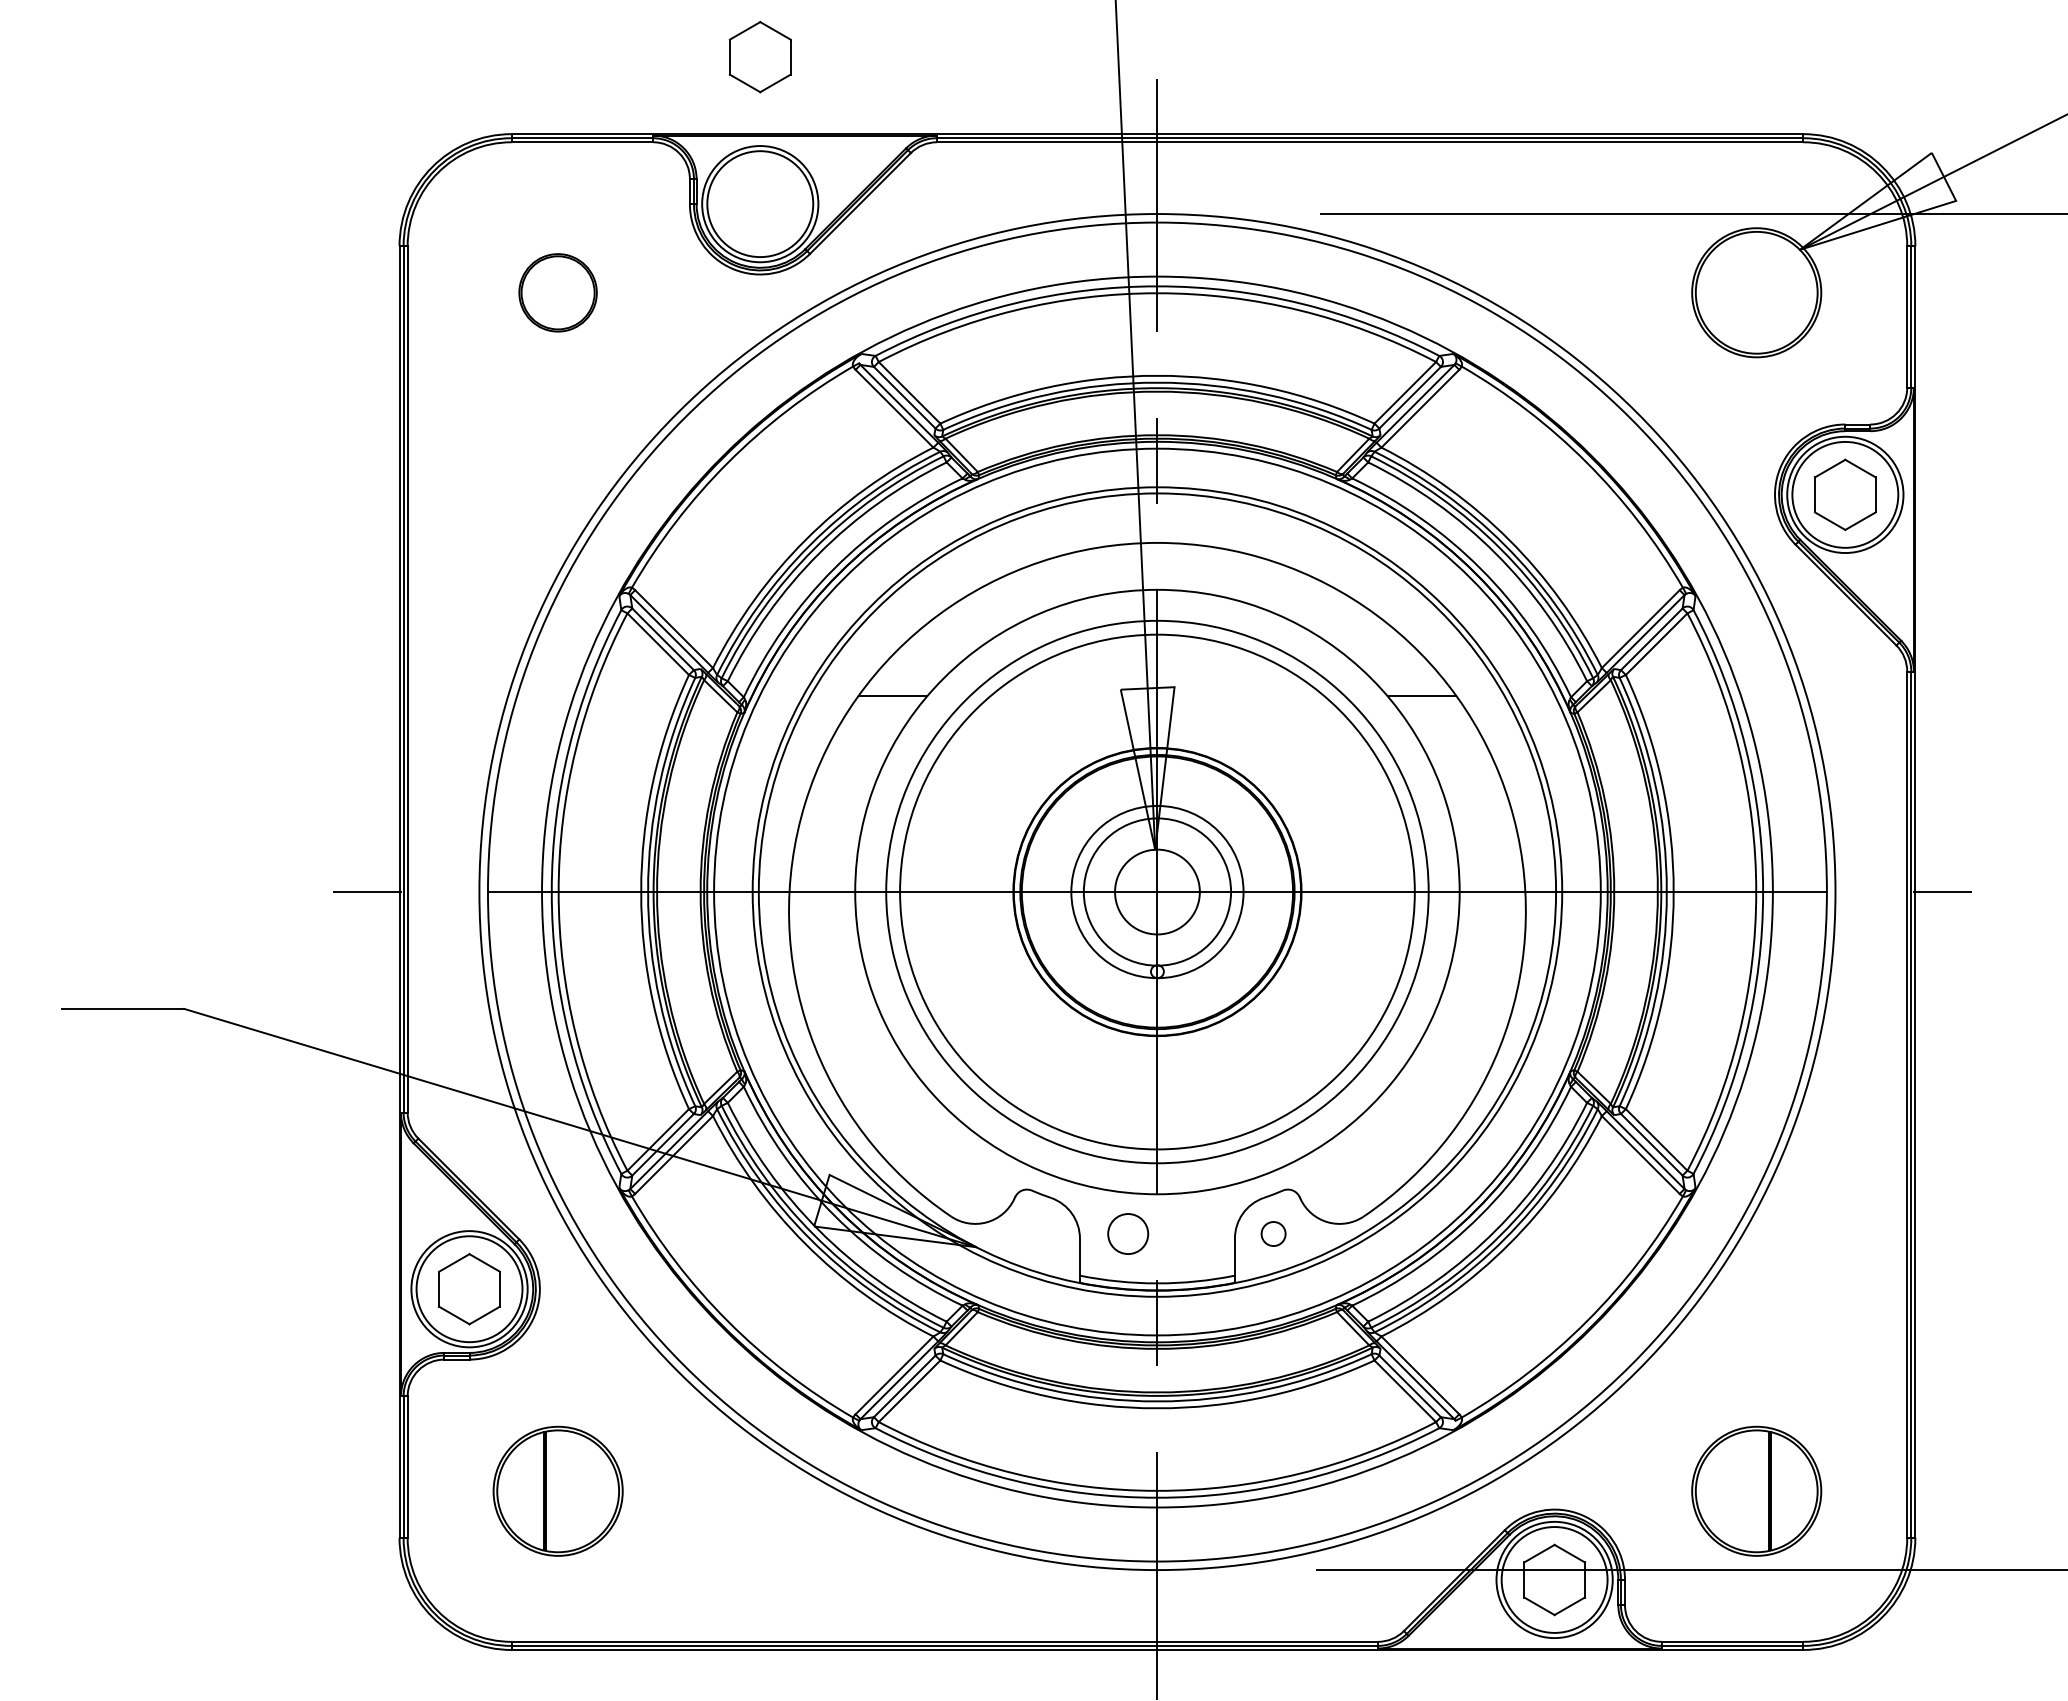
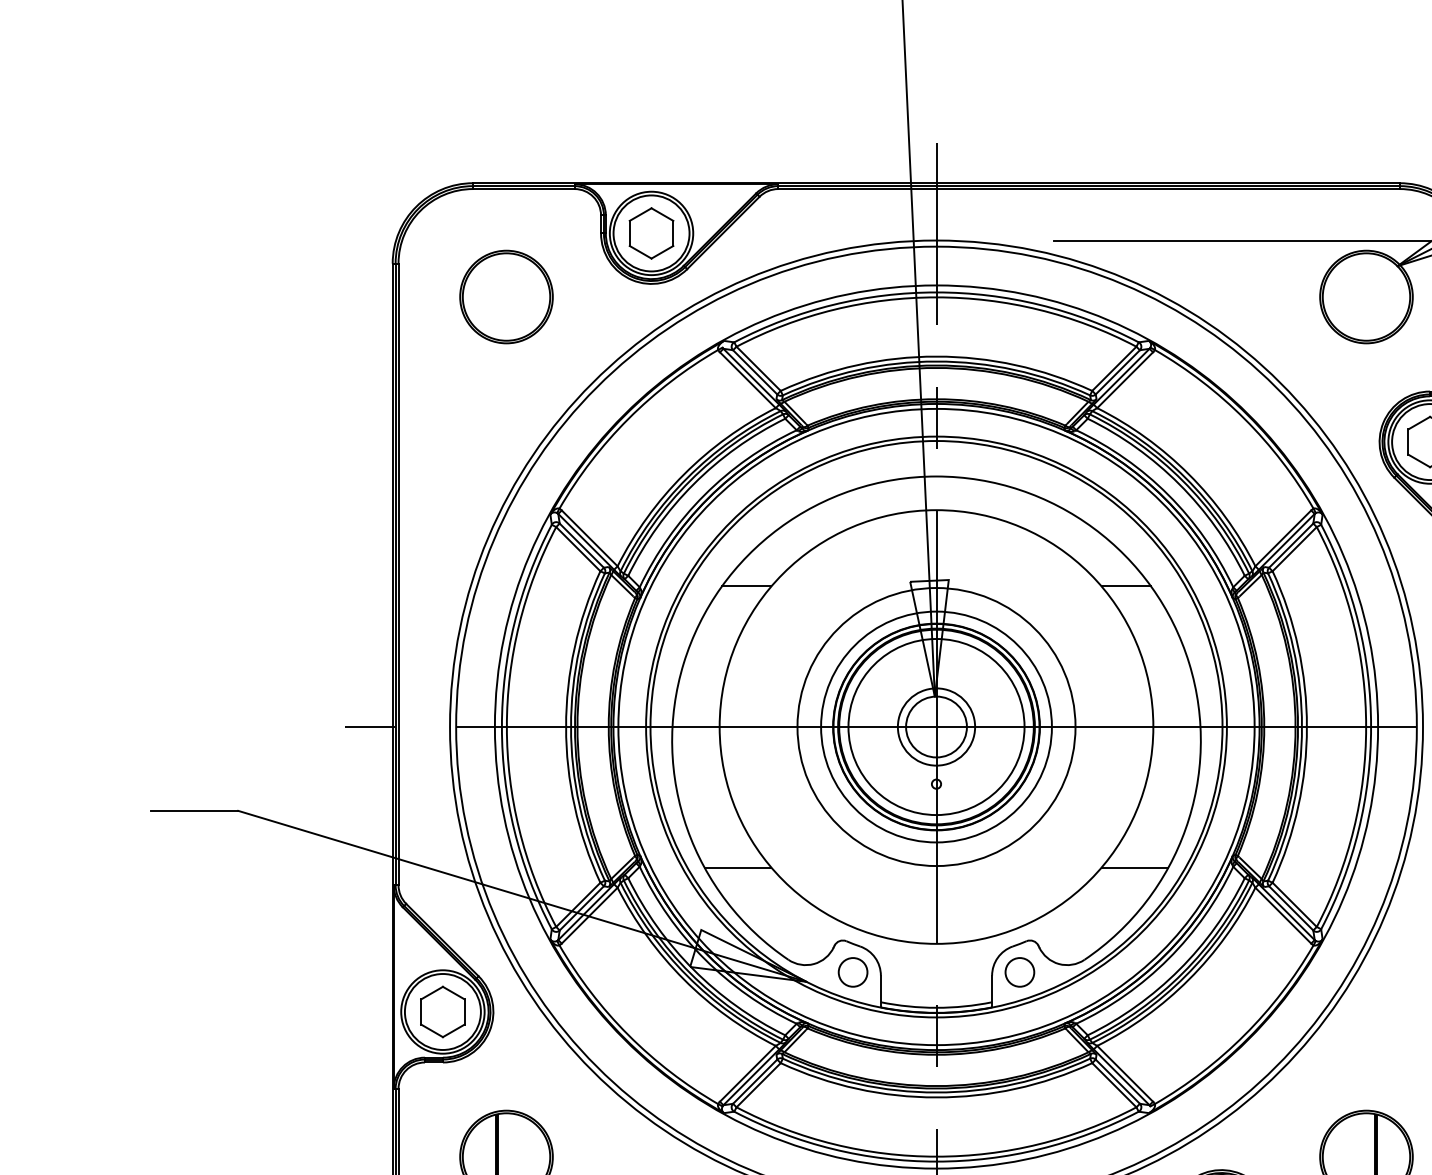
part: (759, 57) -> (650, 233), moved
part: (557, 292) -> (506, 296), size x1.67
circle: (1157, 891) -> (936, 726), size x0.62
circle: (1157, 891) -> (936, 726), size x0.62
circle: (1157, 891) -> (936, 726), size x0.71
circle: (1157, 891) -> (936, 726), size x1.67
line: (881, 1087) -> (738, 867), added
line: (1433, 1087) -> (1134, 867), added
circle: (1128, 1233) -> (853, 972), moved
circle: (1273, 1233) -> (1019, 972), size x1.67

